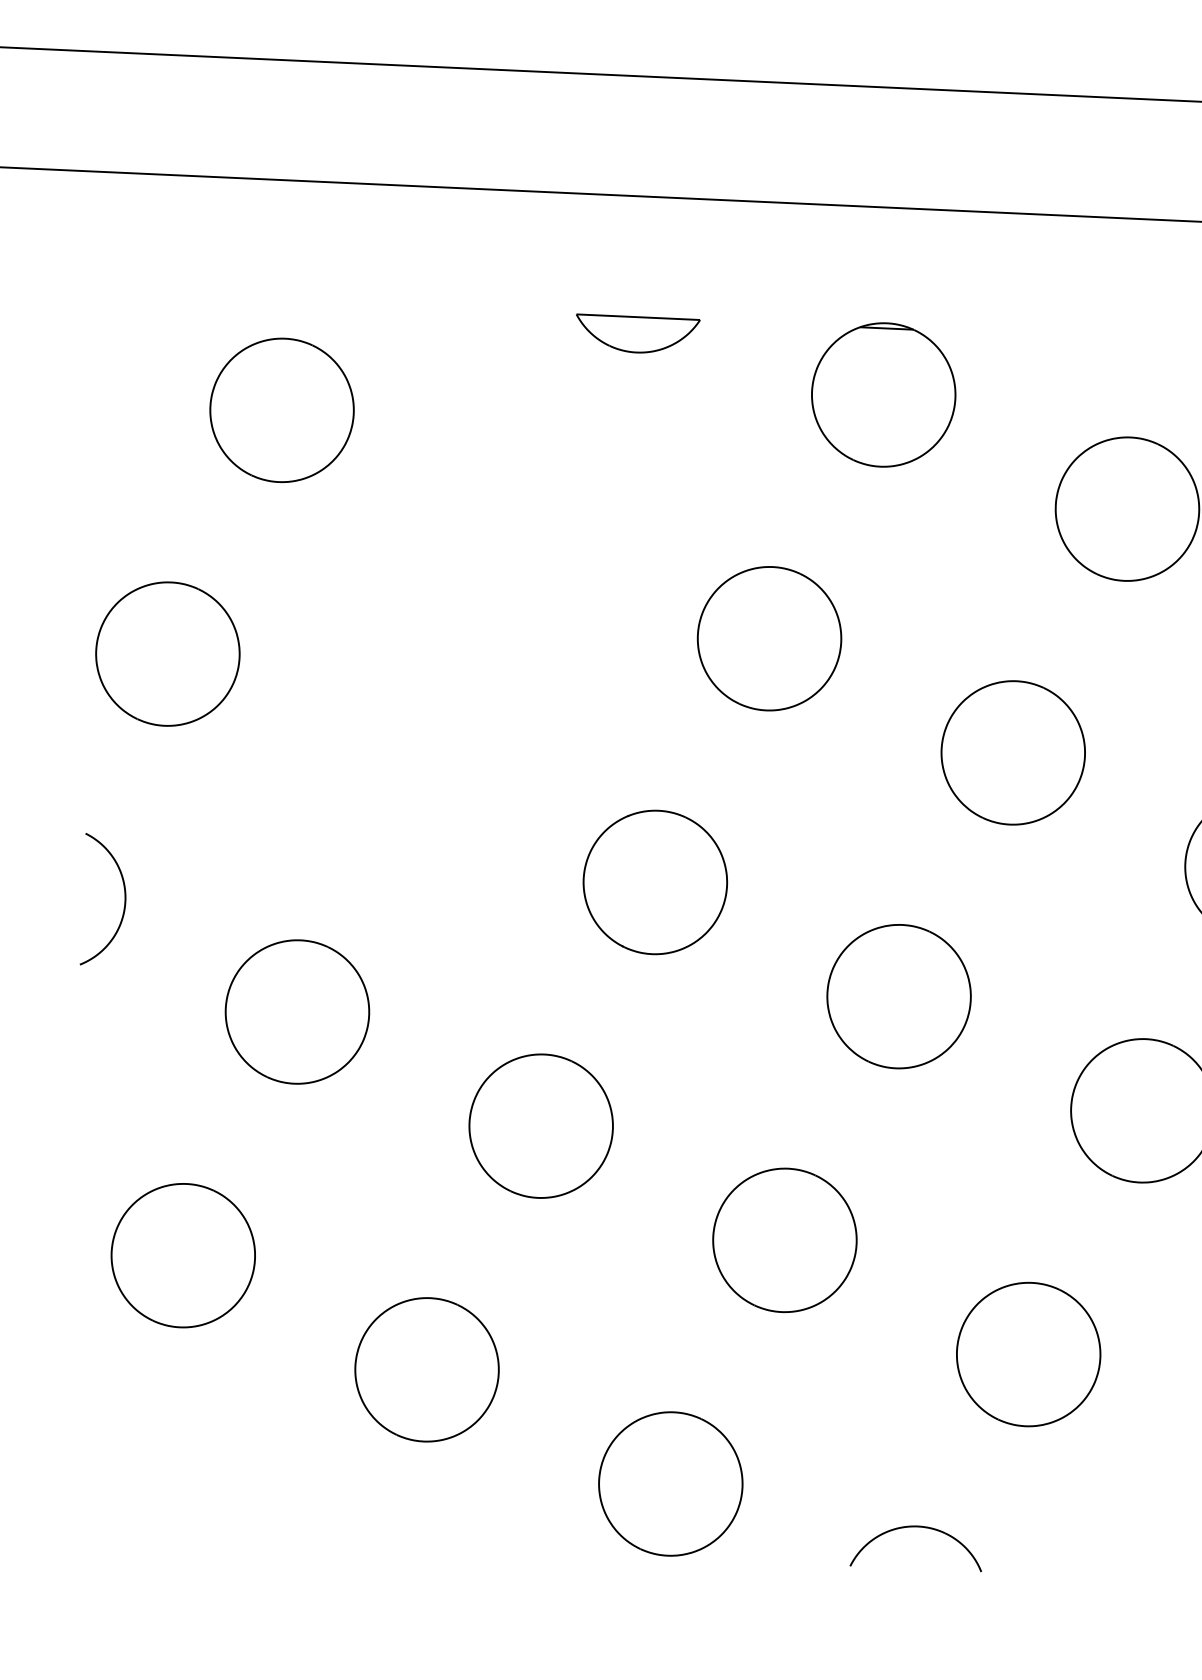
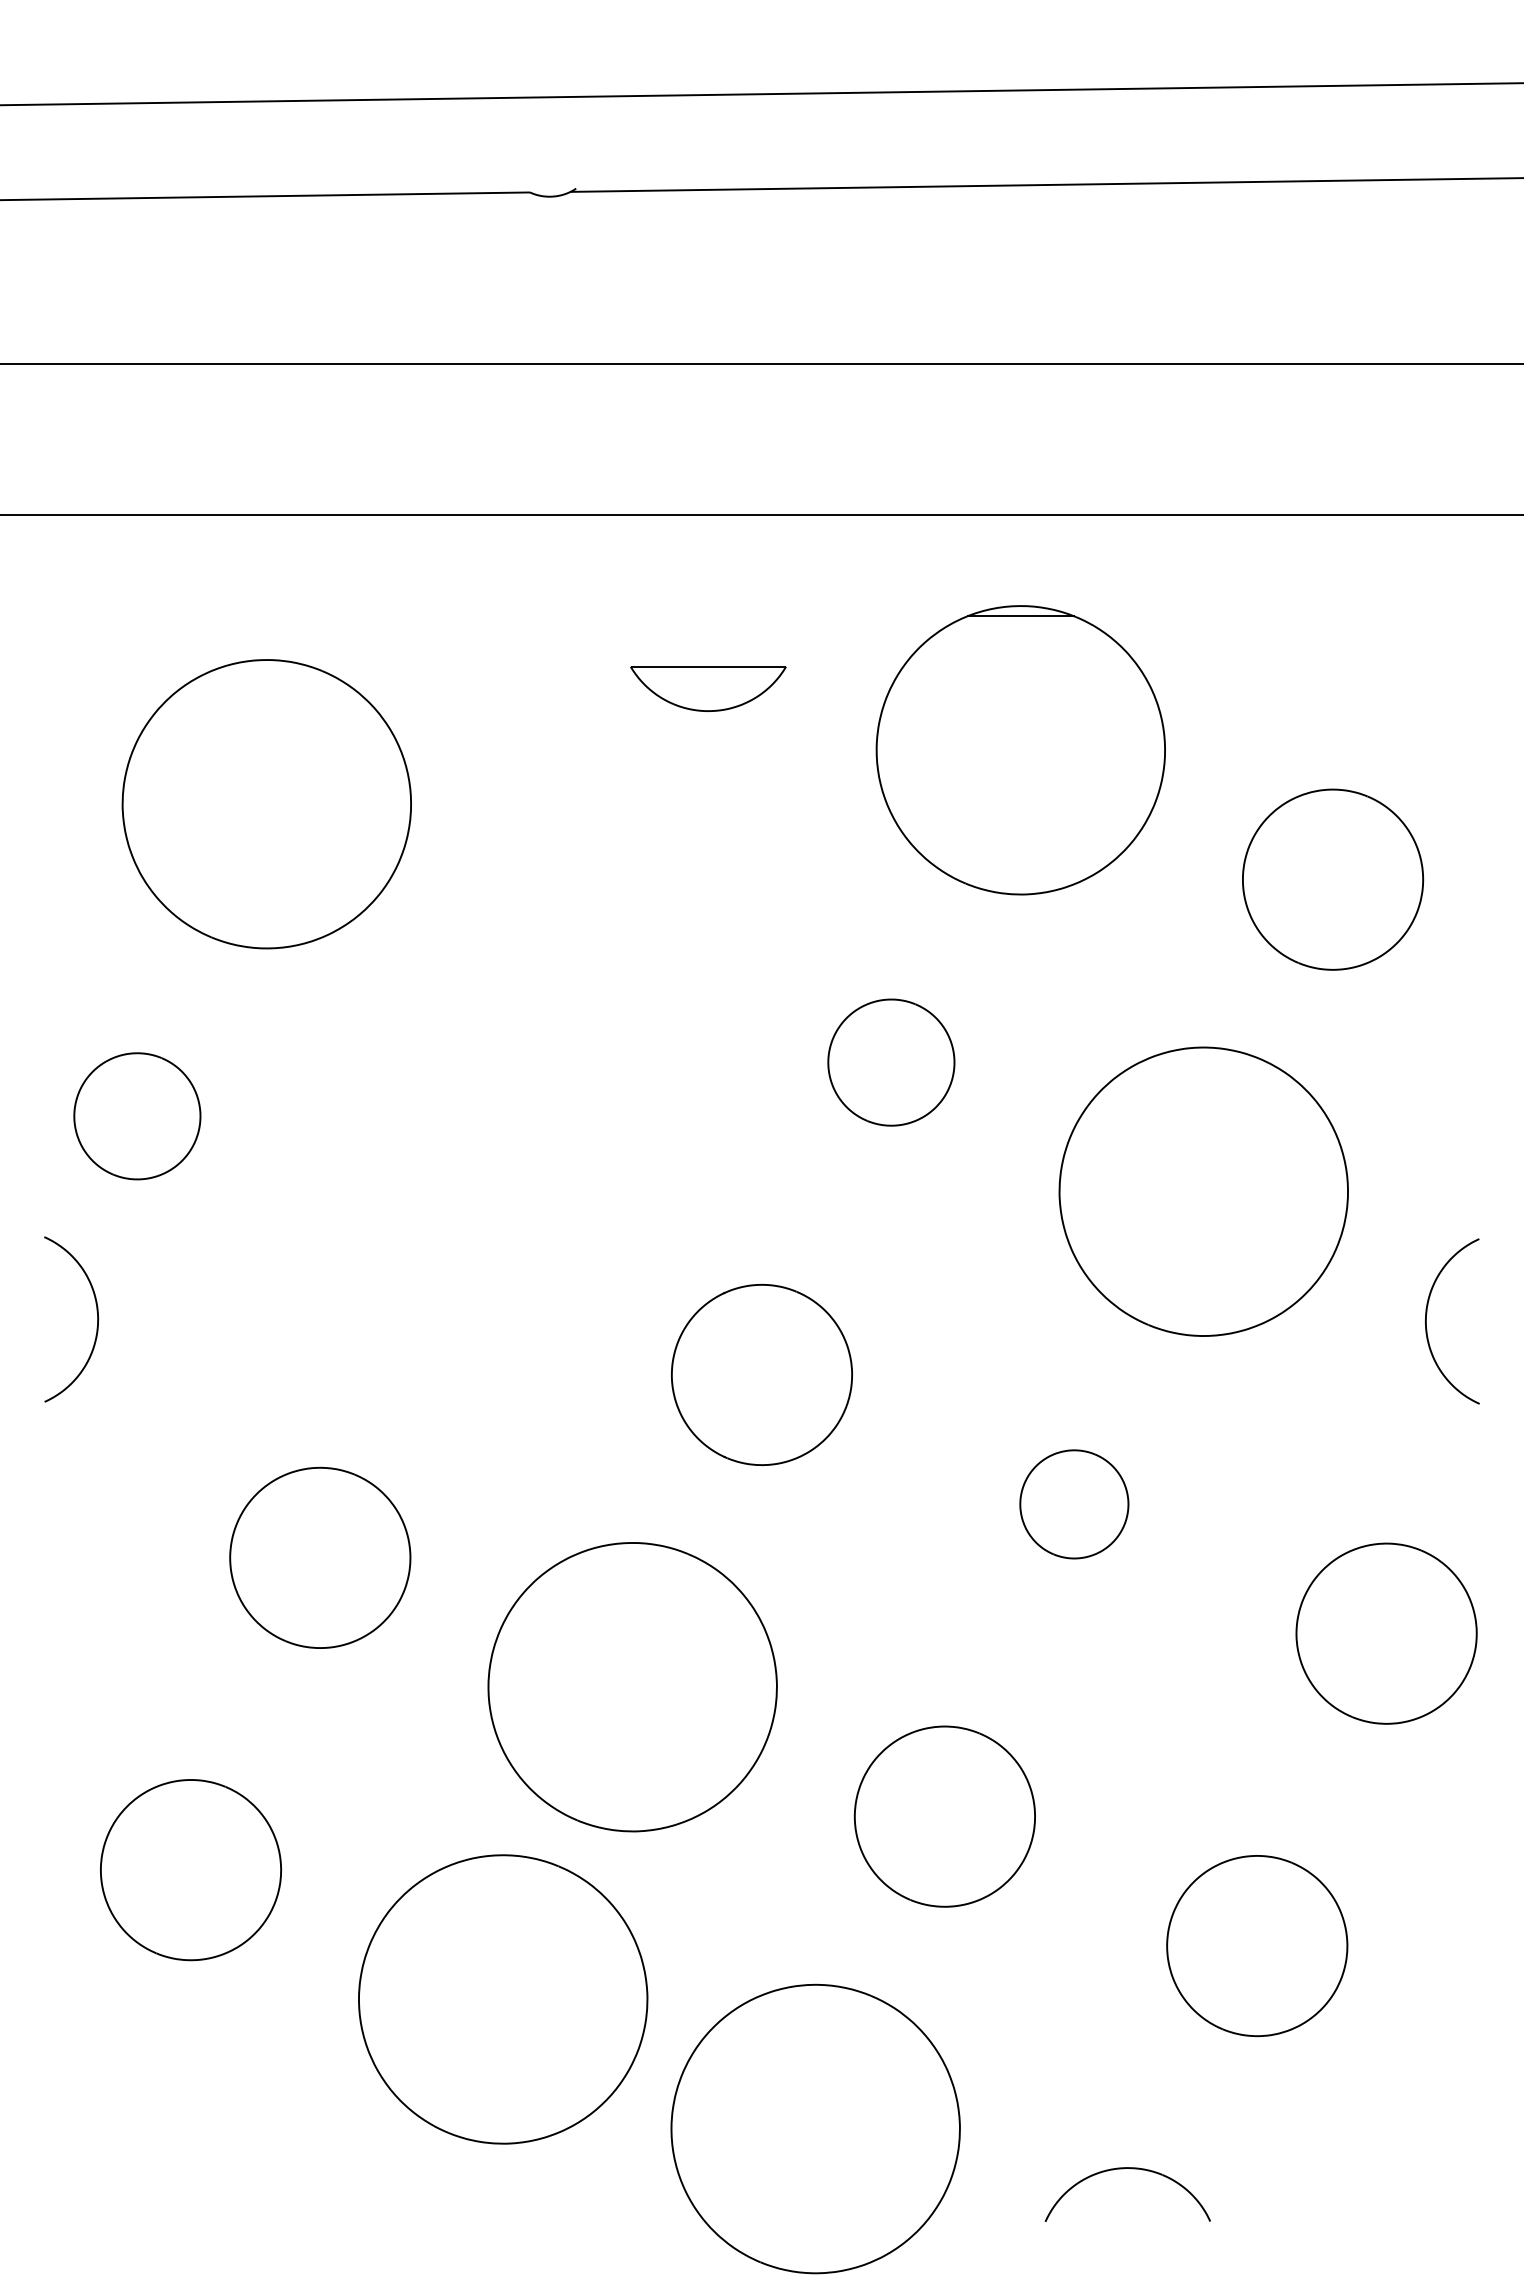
part: (883, 395) -> (1020, 750), size x1.6
part: (281, 410) -> (266, 803), size x1.6
part: (769, 638) -> (891, 1062), size x0.7
part: (168, 654) -> (137, 1116), size x0.7
part: (1013, 753) -> (1203, 1192), size x1.6
curve: (124, 901) -> (97, 1319), moved
part: (899, 996) -> (1074, 1504), size x0.6
part: (541, 1126) -> (632, 1687), size x1.6
part: (427, 1369) -> (503, 1999), size x1.6
part: (670, 1483) -> (815, 2128), size x1.6

